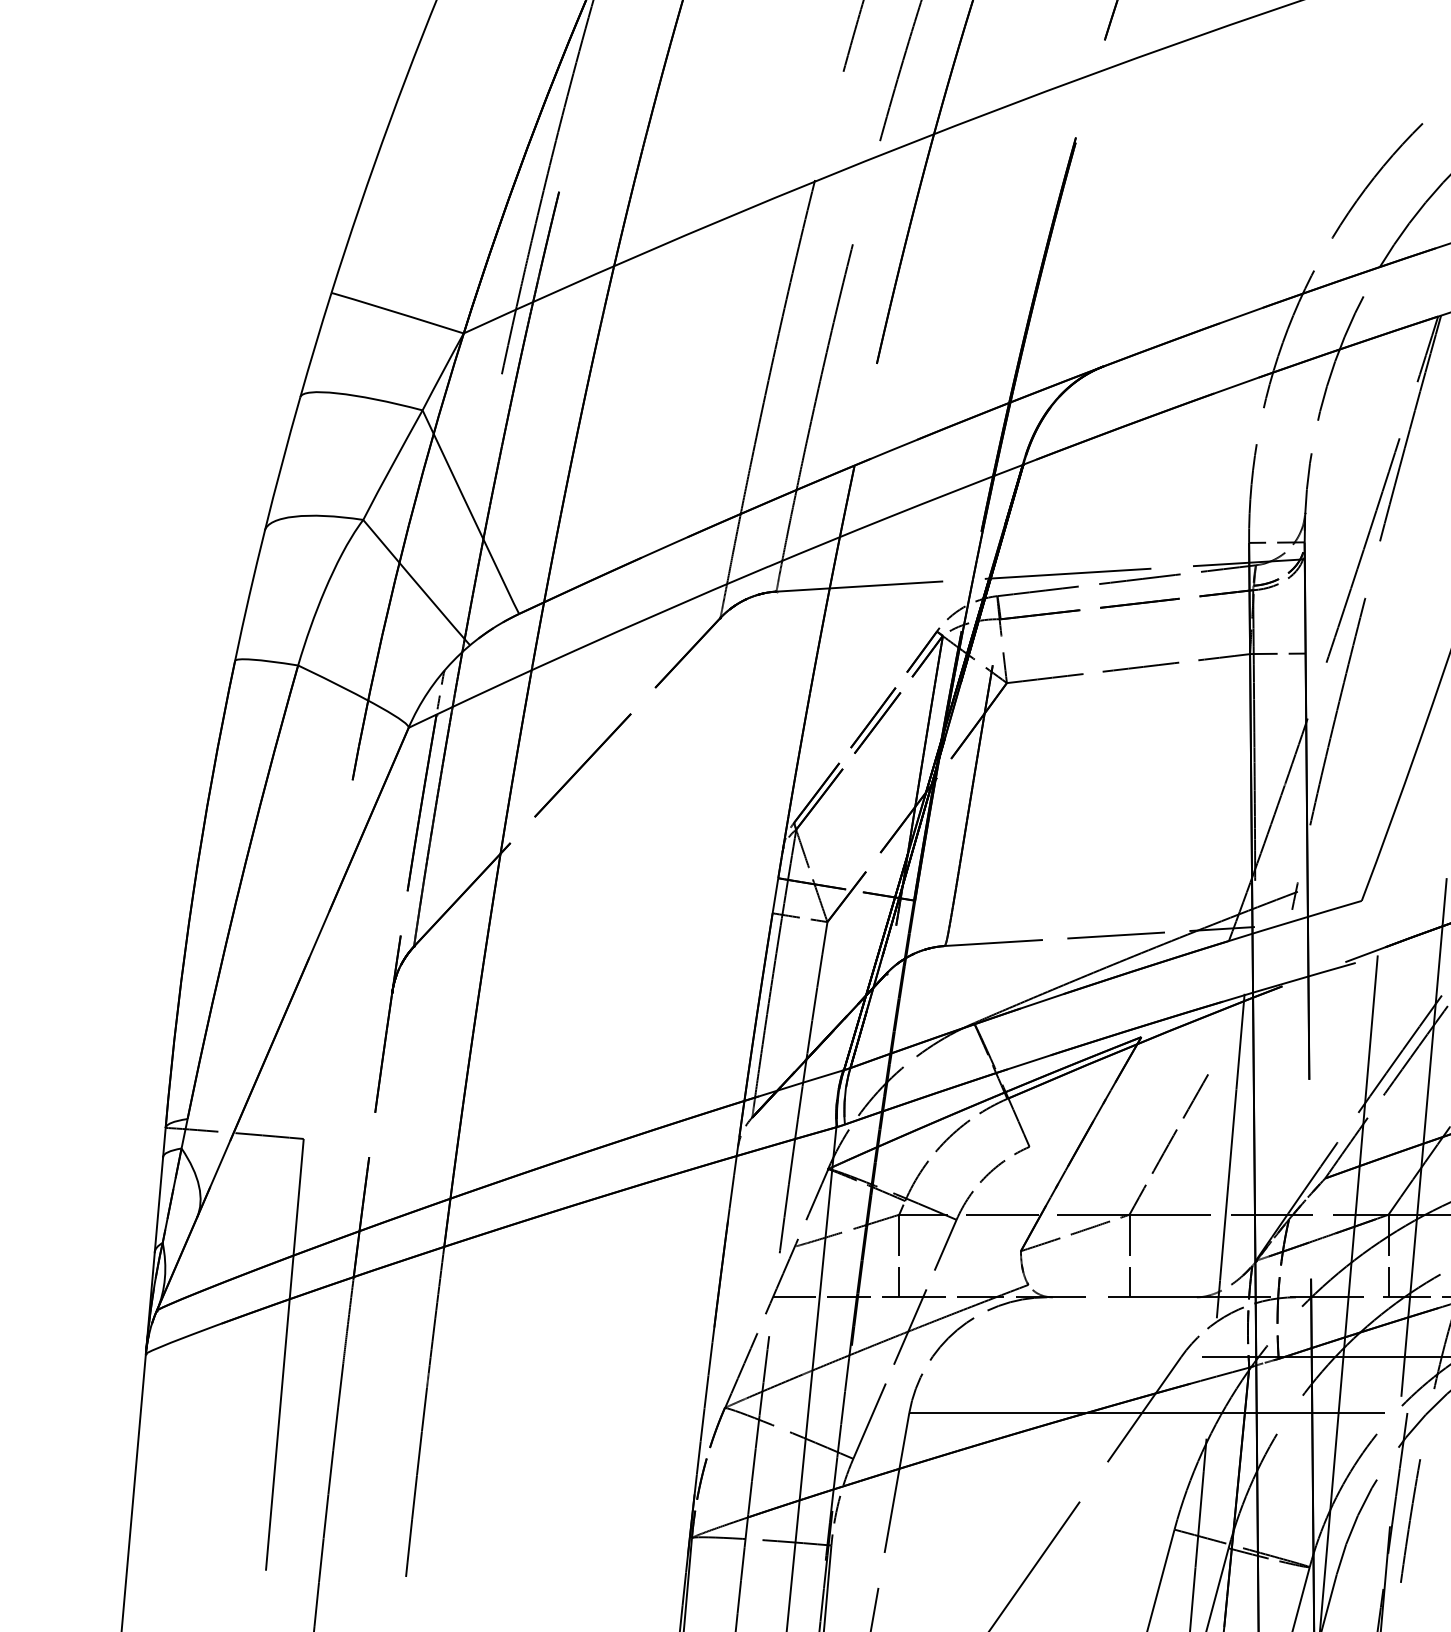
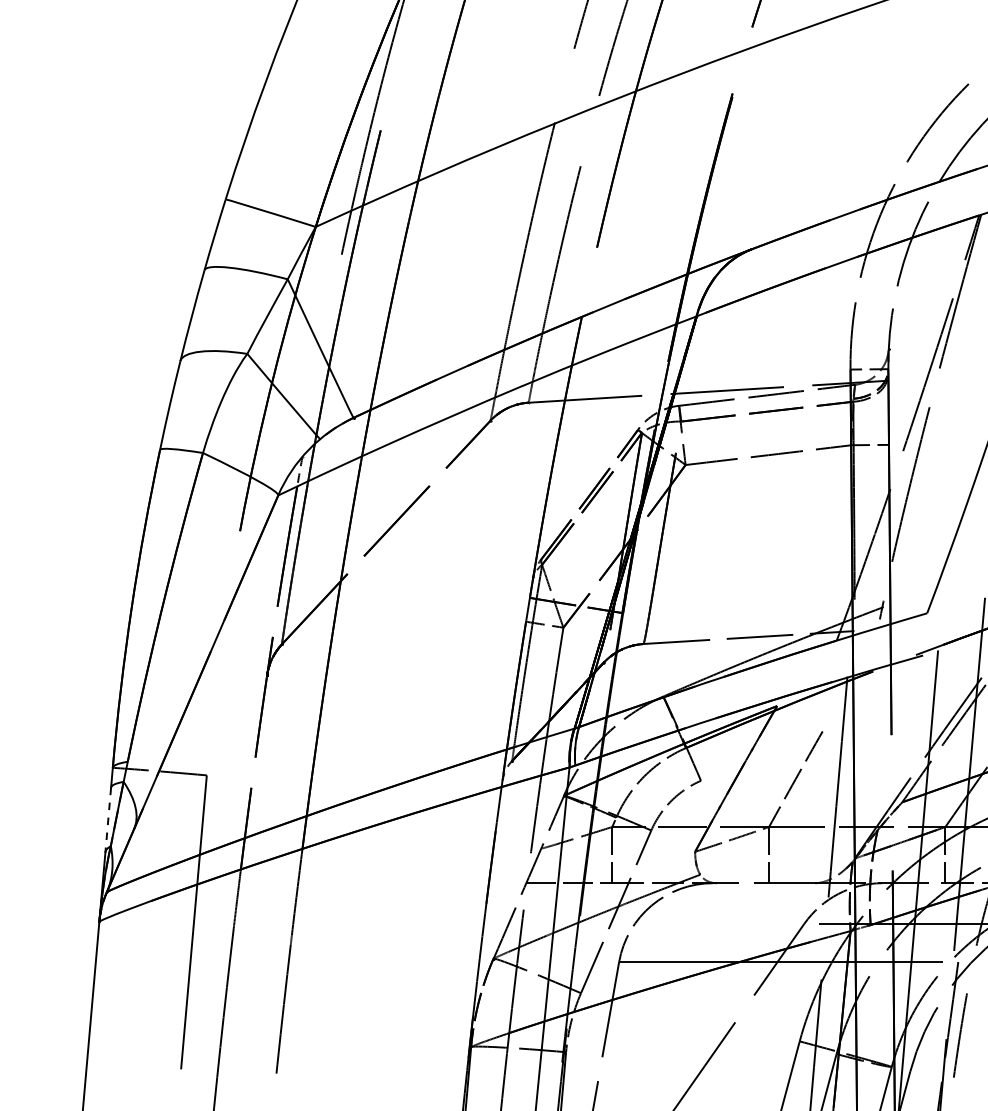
line: (159, 1205) -> (108, 820), solid -> dashed

